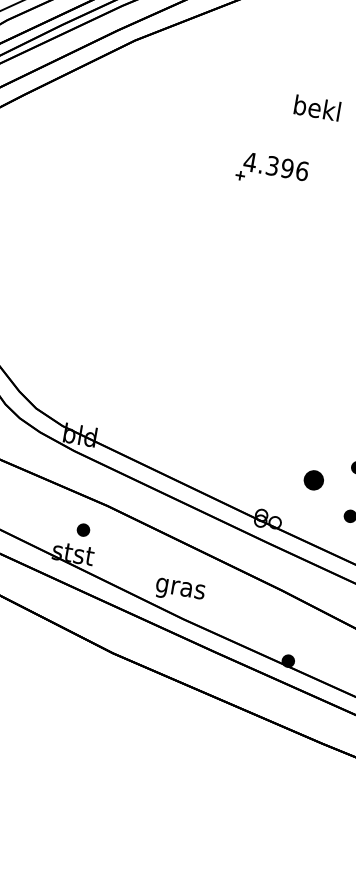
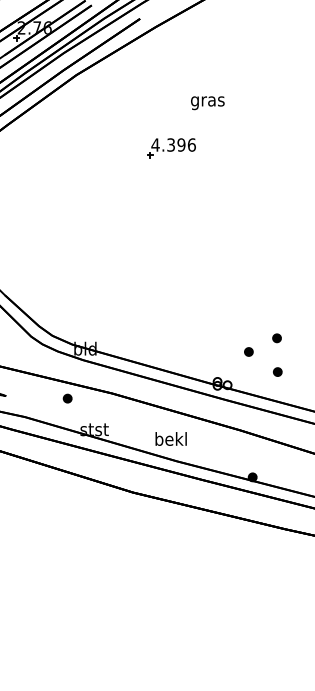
text: (316, 110) -> (207, 101), bekl -> gras
part: (272, 171) -> (171, 148), moved
part: (313, 479) -> (248, 351), size x0.62
part: (83, 529) -> (67, 398), moved
text: (181, 588) -> (171, 440), gras -> bekl

